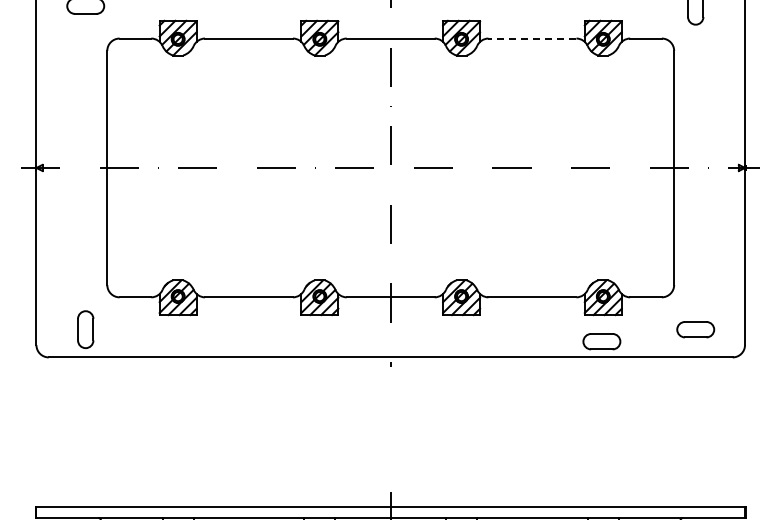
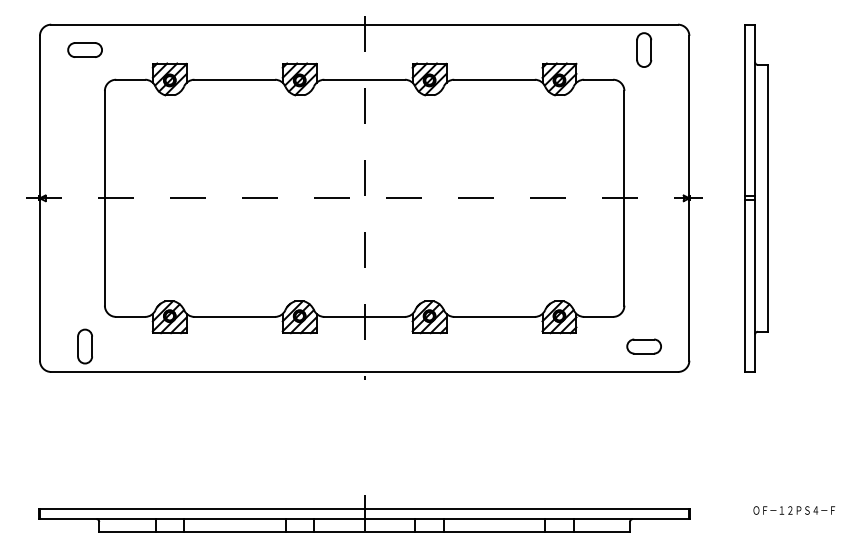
line: (532, 38) -> (494, 79), dashed -> solid
part: (601, 341) -> (557, 357), removed

